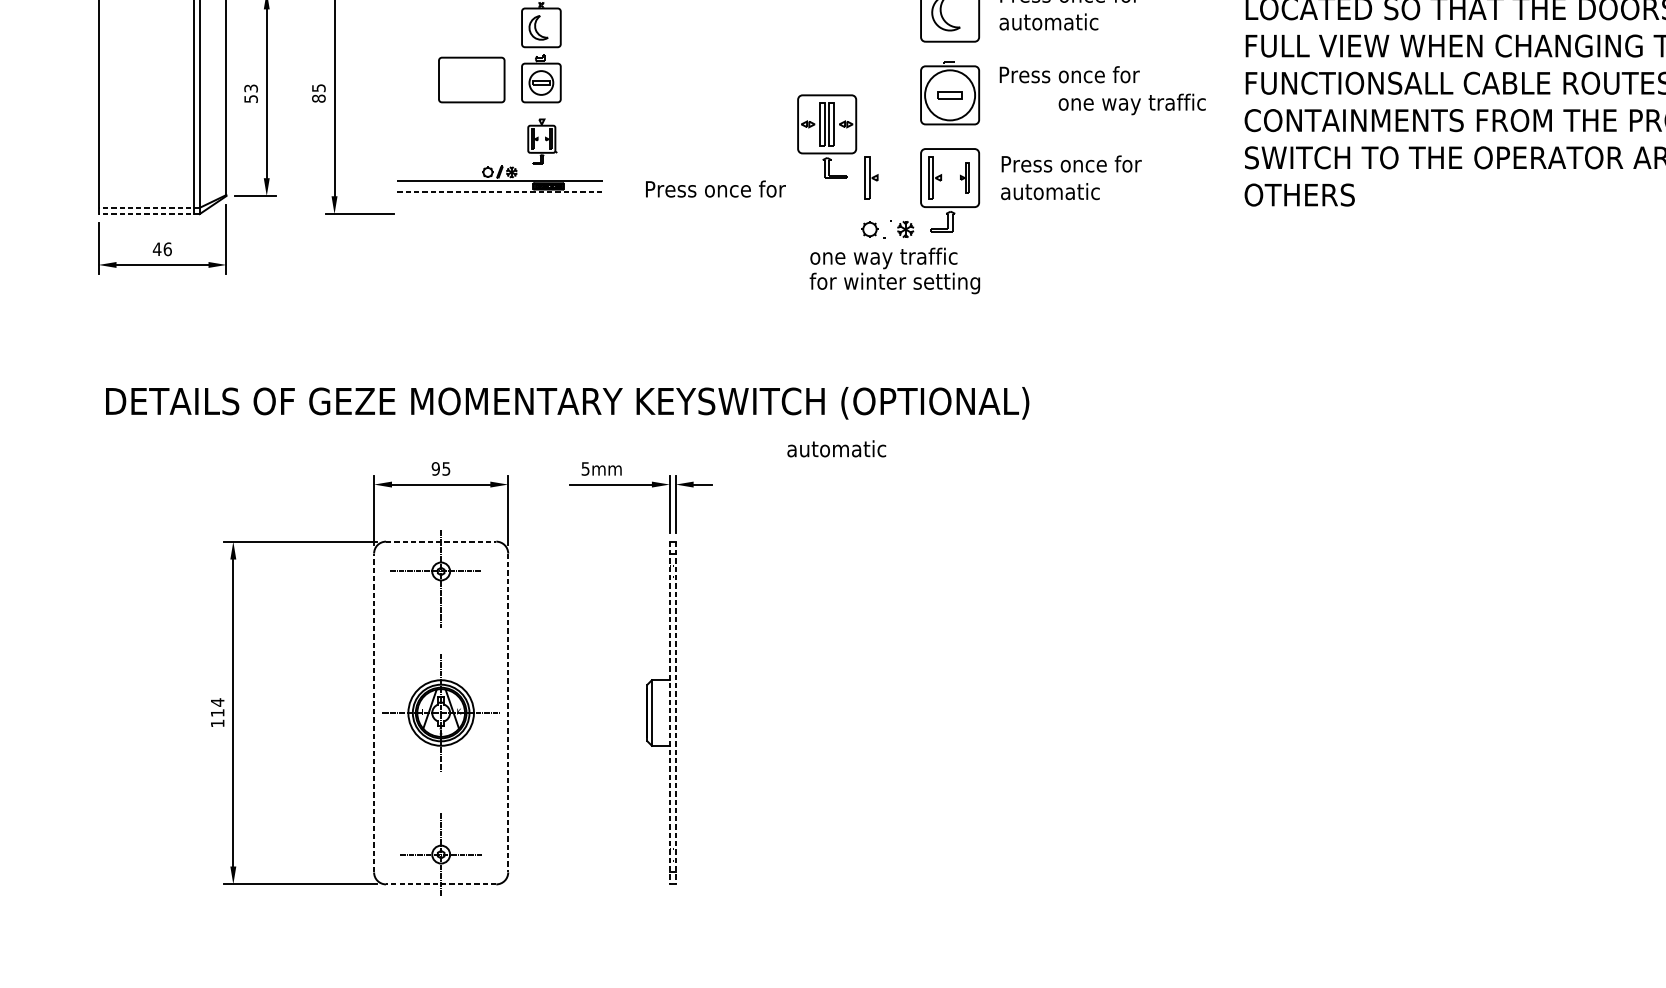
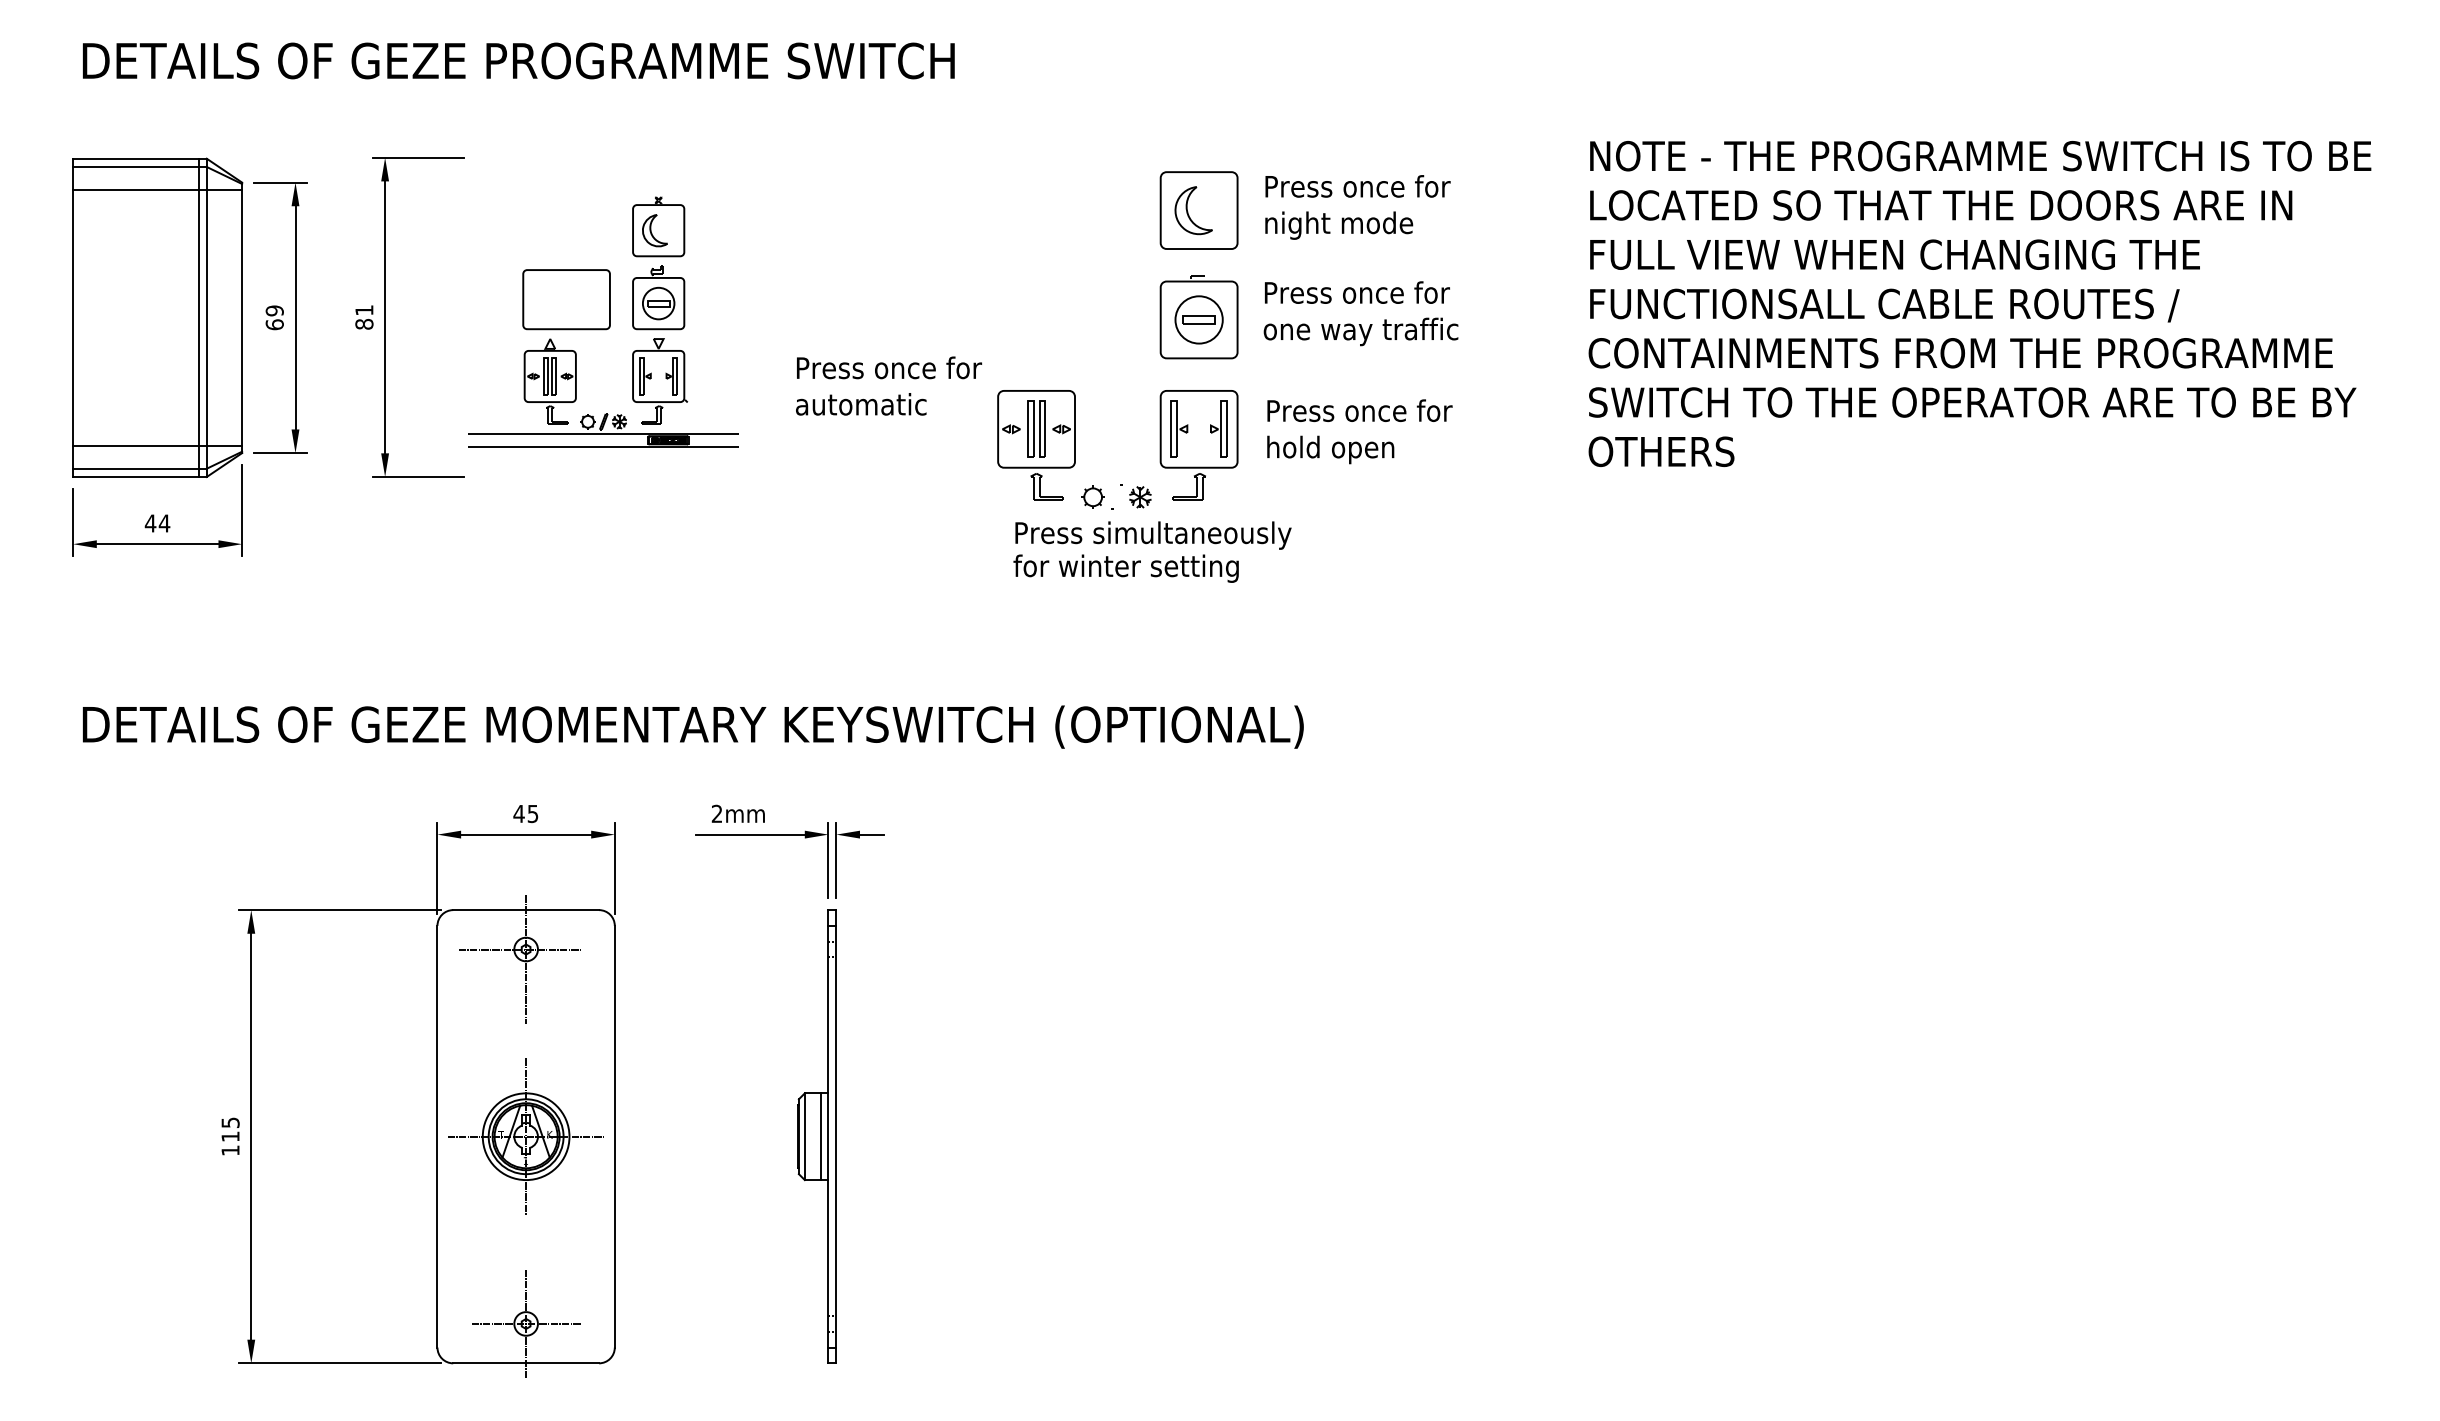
text: (1055, 23) -> (1338, 225), automatic -> night mode
text: (318, 88) -> (364, 310), 85 -> 81
text: (250, 93) -> (274, 317), 53 -> 69
circle: (949, 95) -> (1198, 319), size x0.71
text: (1131, 104) -> (1360, 331), moved
part: (827, 136) -> (1036, 445), moved
part: (458, 141) -> (549, 381), added
part: (542, 141) -> (660, 381), size x1.43
part: (871, 177) -> (1095, 428), removed
part: (964, 177) -> (1218, 428), size x1.43
text: (715, 188) -> (889, 367), moved
line: (162, 190) -> (157, 445), added
line: (499, 191) -> (603, 447), dashed -> solid
text: (1050, 193) -> (1331, 449), automatic -> hold open
line: (148, 207) -> (139, 468), dashed -> solid
line: (148, 214) -> (139, 477), dashed -> solid
text: (167, 249) -> (164, 523), 46 -> 44
text: (914, 258) -> (1152, 535), one way traffic -> Press simultaneously
text: (836, 448) -> (861, 404), moved
text: (435, 468) -> (518, 813), 95 -> 45
text: (585, 468) -> (717, 813), 5mm -> 2mm
line: (441, 541) -> (526, 910), dashed -> solid
text: (217, 702) -> (230, 1122), 114 -> 115
line: (374, 712) -> (437, 1136), dashed -> solid
line: (507, 712) -> (614, 1136), dashed -> solid
line: (663, 712) -> (820, 1136), added
line: (669, 712) -> (828, 1136), dashed -> solid
line: (675, 712) -> (836, 1136), dashed -> solid
line: (441, 884) -> (526, 1363), dashed -> solid

